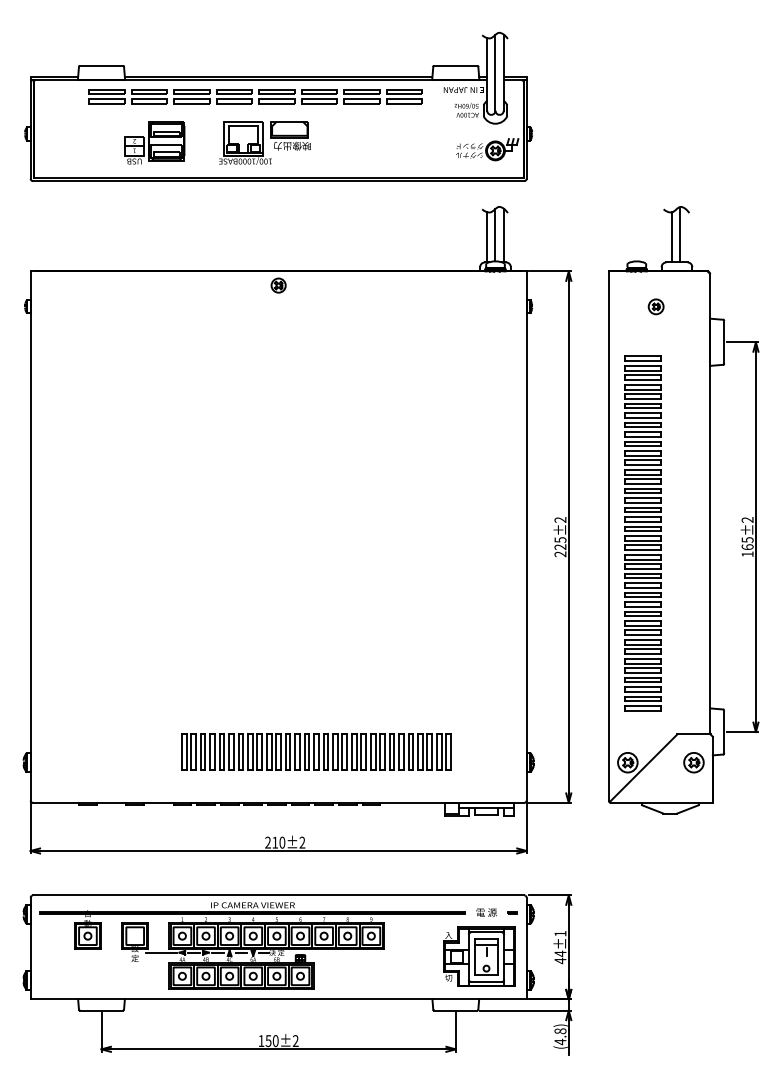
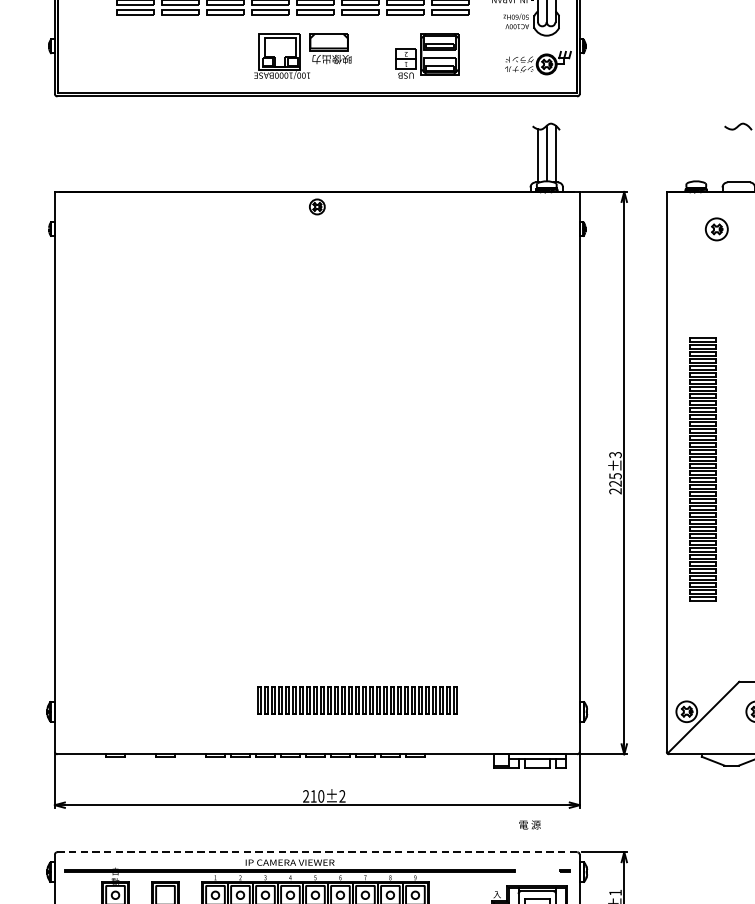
part: (154, 142) -> (427, 55), moved
line: (679, 235) -> (741, 153), removed
line: (671, 237) -> (732, 156), removed
part: (655, 306) -> (716, 229), size x1.4
text: (560, 519) -> (615, 454), 225±2 -> 225±3
part: (642, 533) -> (702, 469), size x0.7
part: (316, 751) -> (357, 699), size x0.7
line: (278, 895) -> (317, 852), solid -> dashed
text: (486, 912) -> (529, 824), moved

